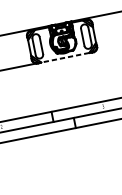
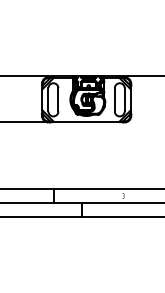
line: (65, 57) -> (86, 121), dashed -> solid

